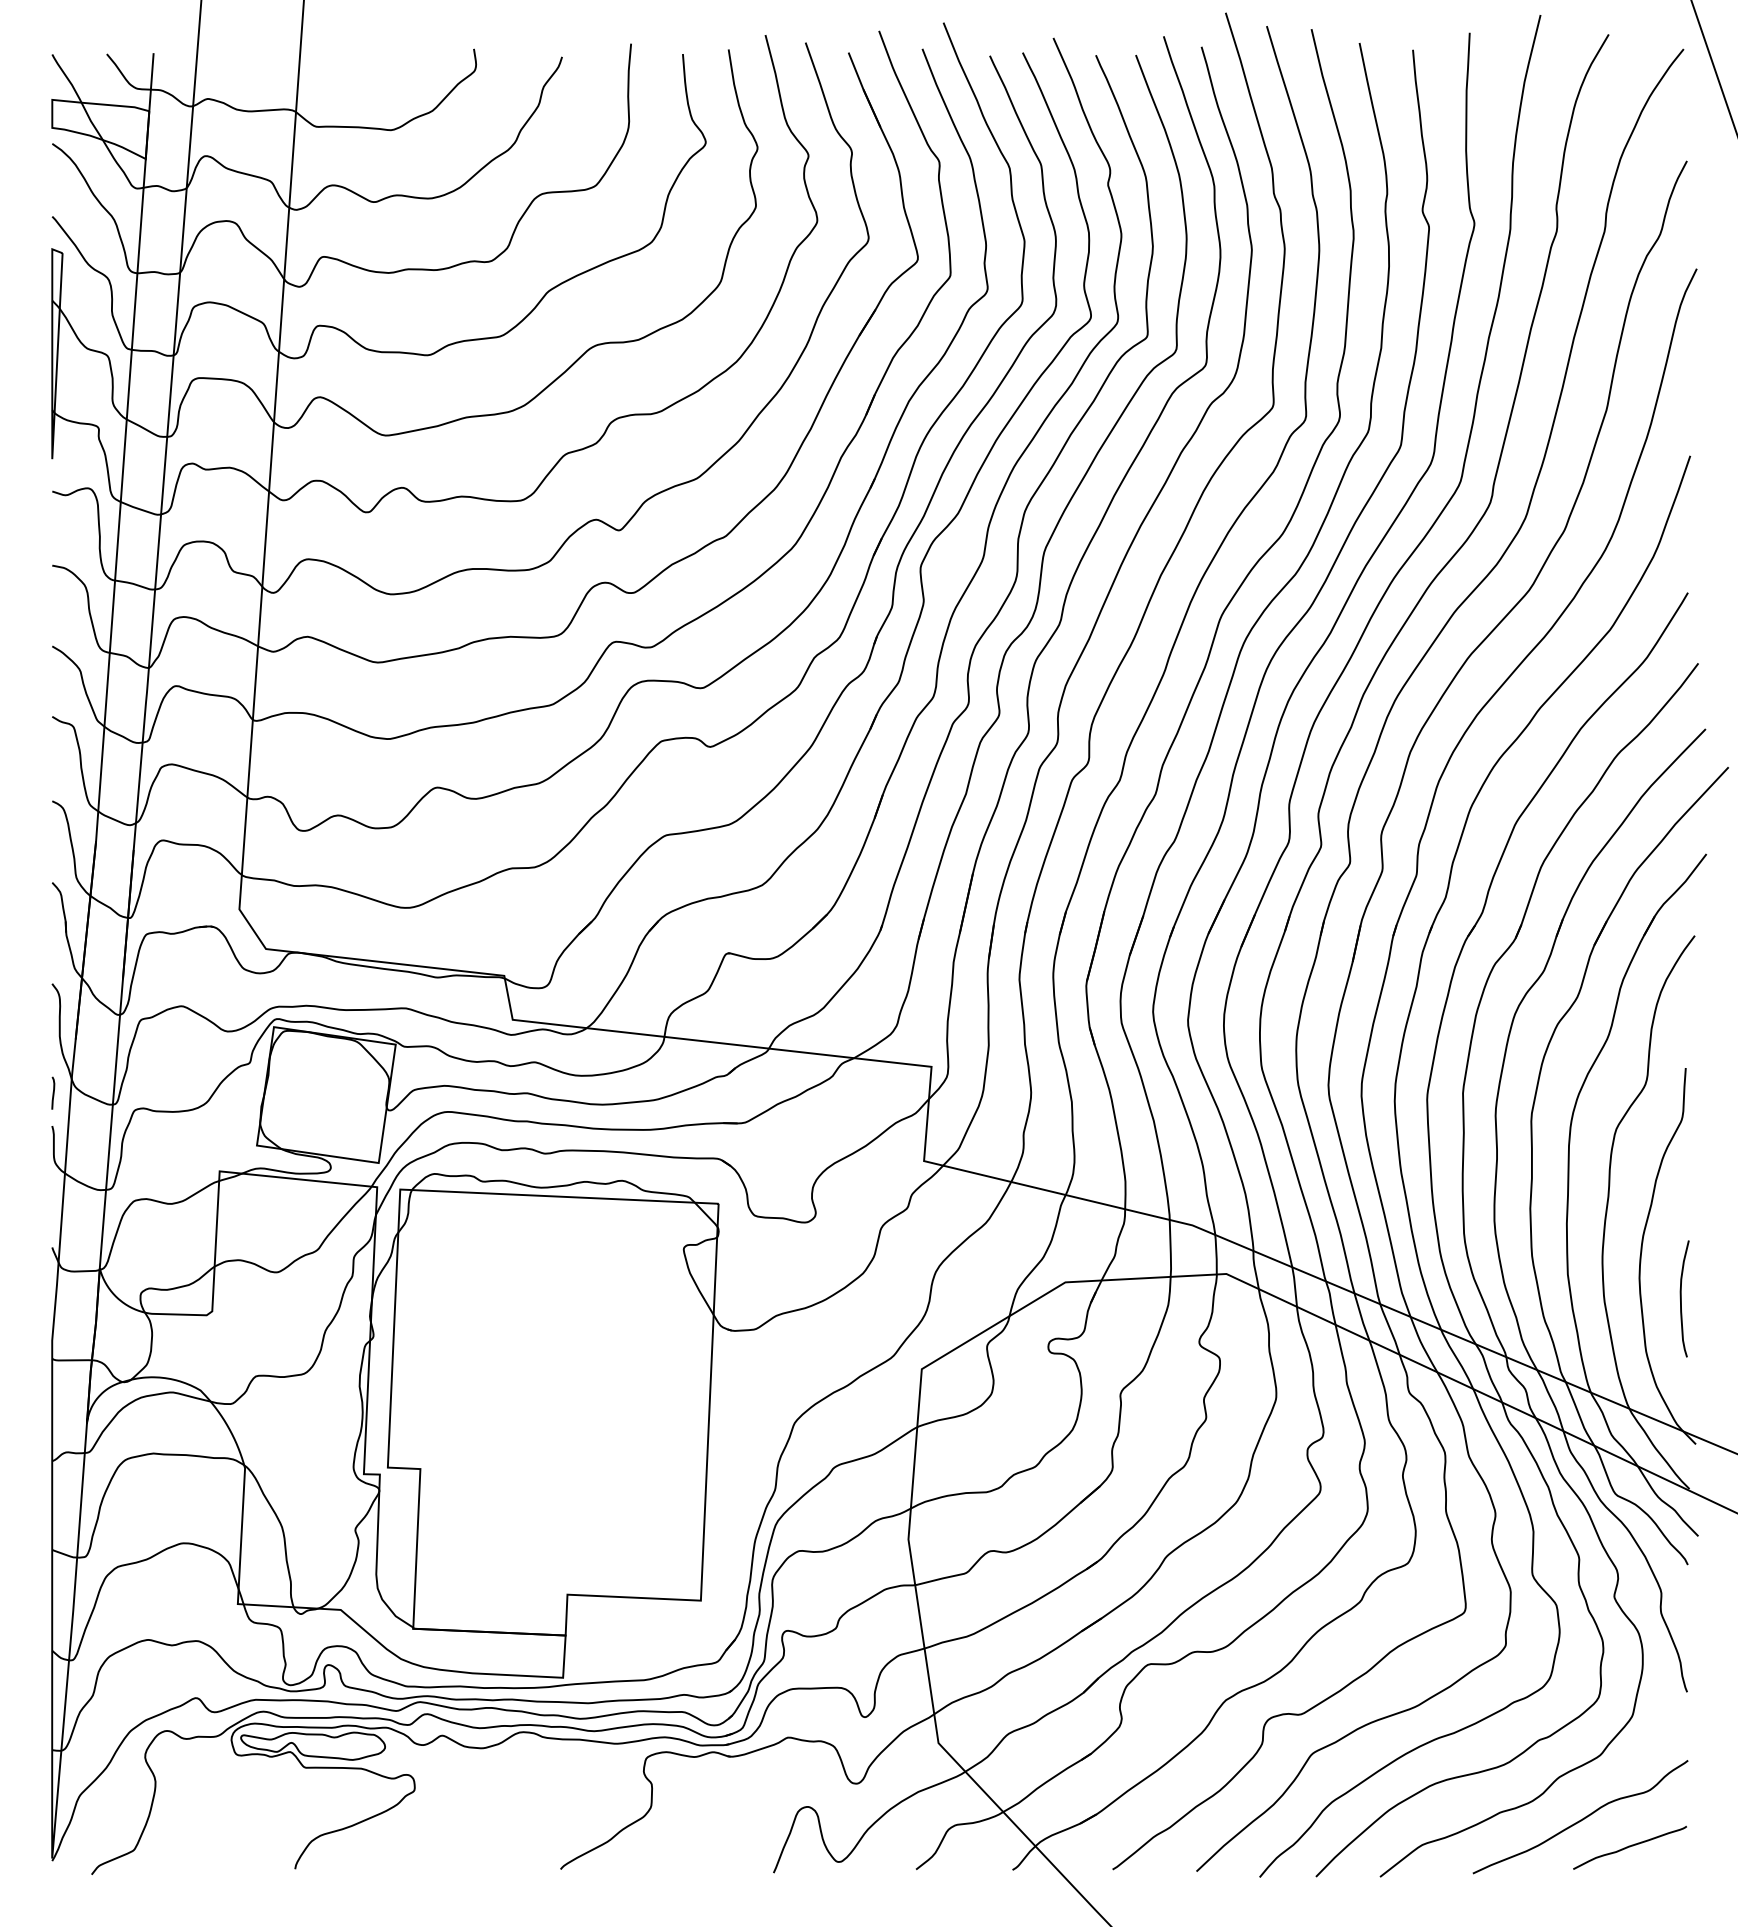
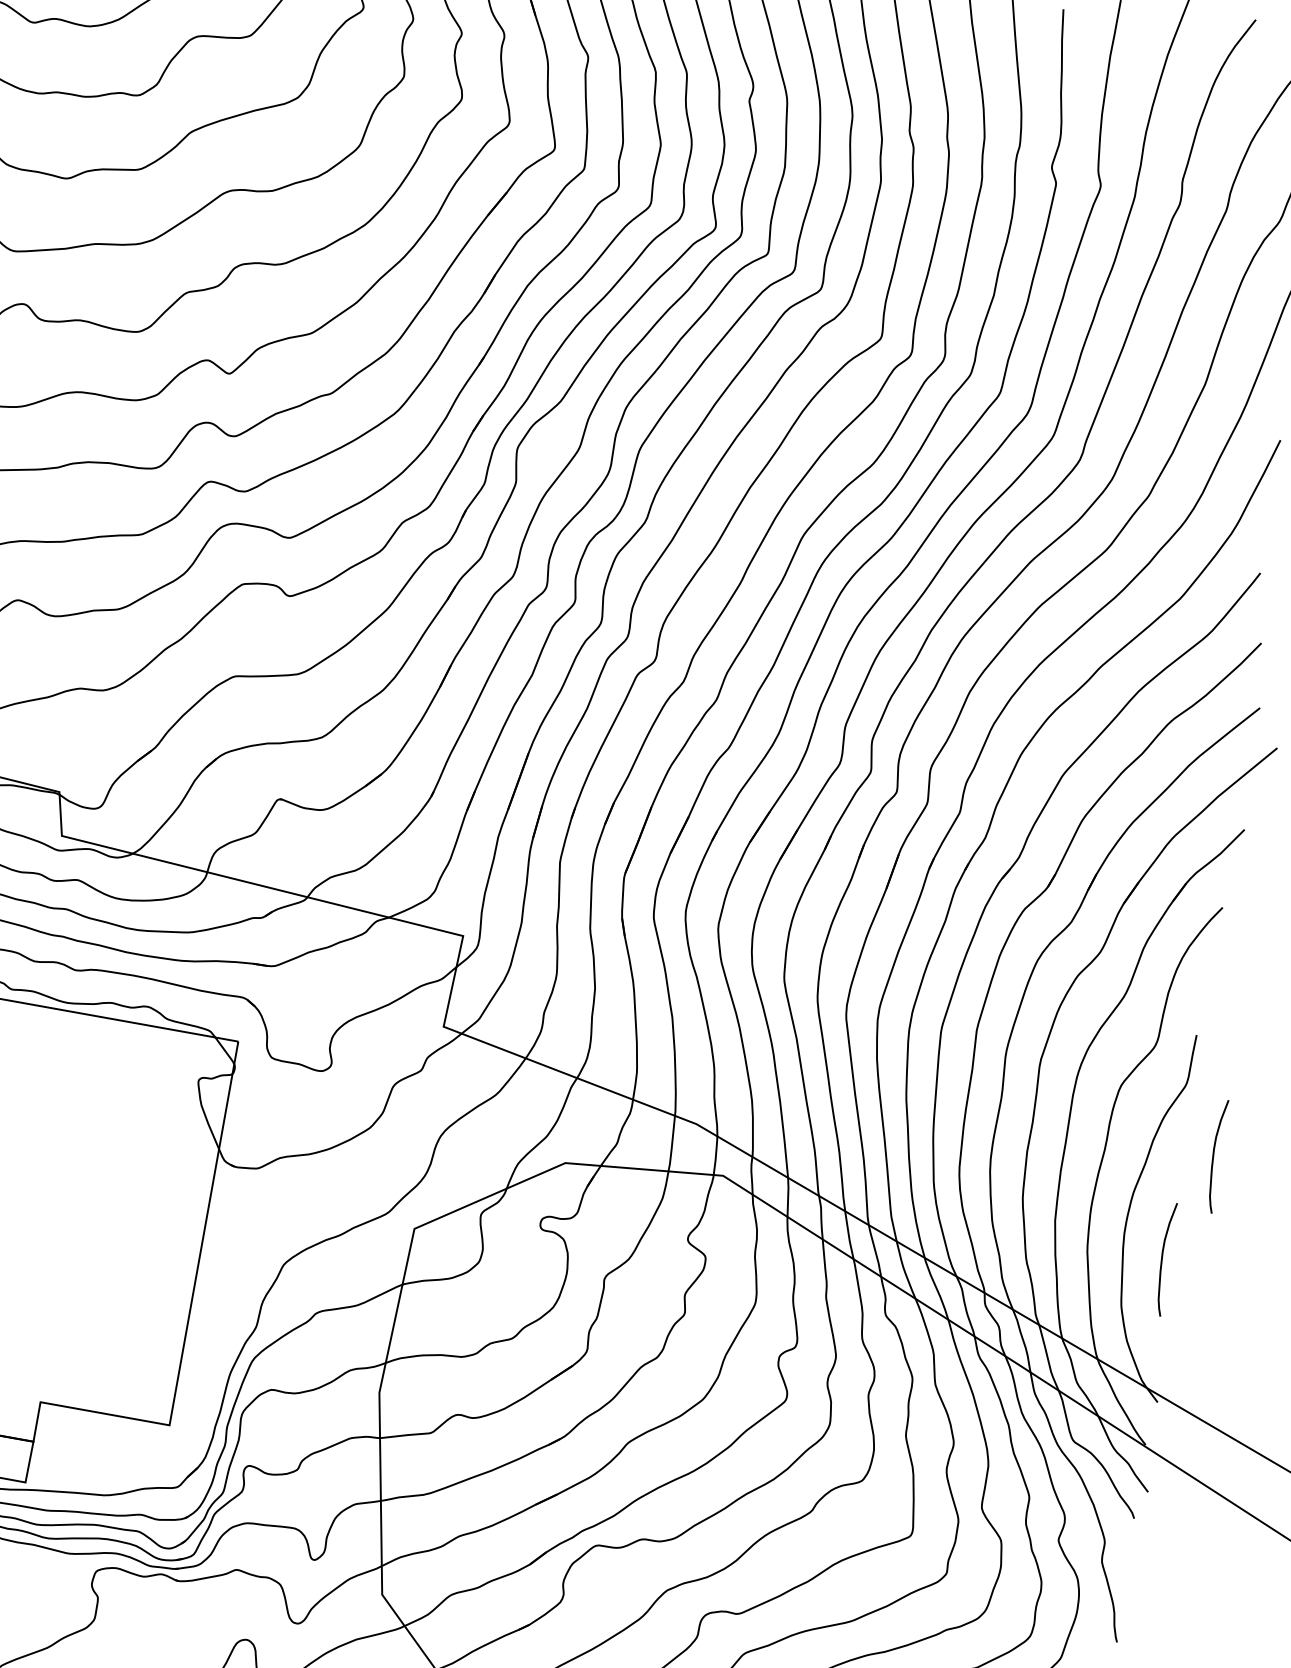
curve: (1719, 1187) -> (1213, 1155), added

